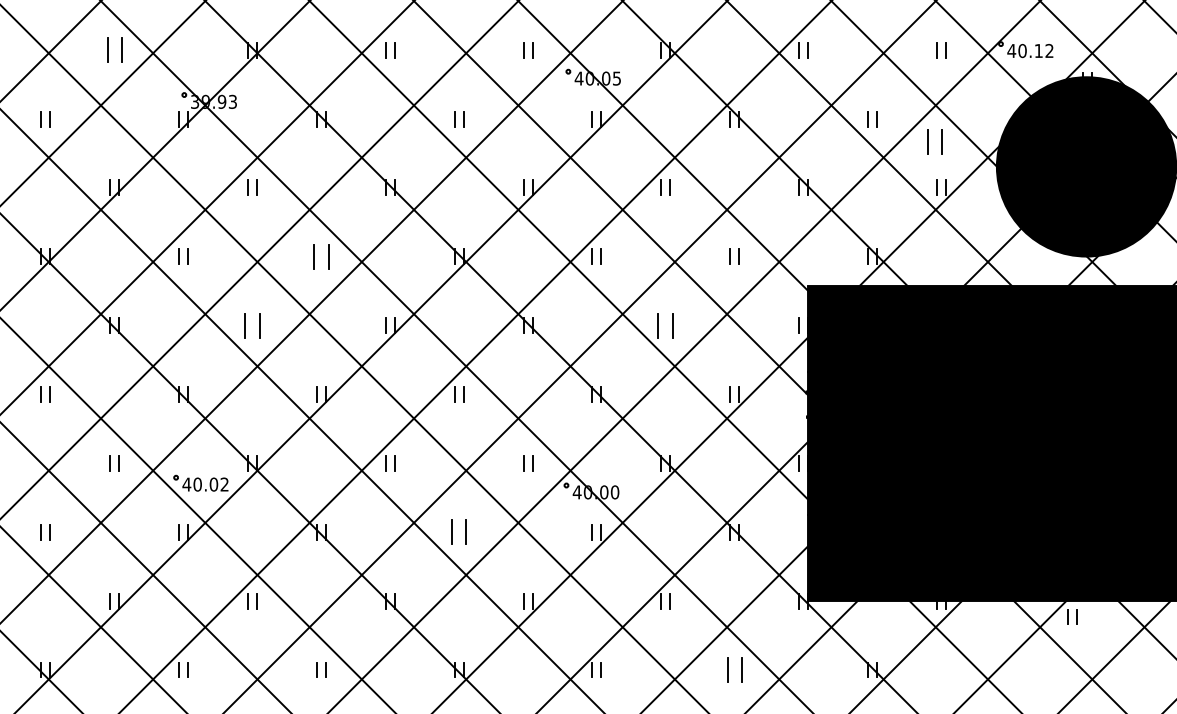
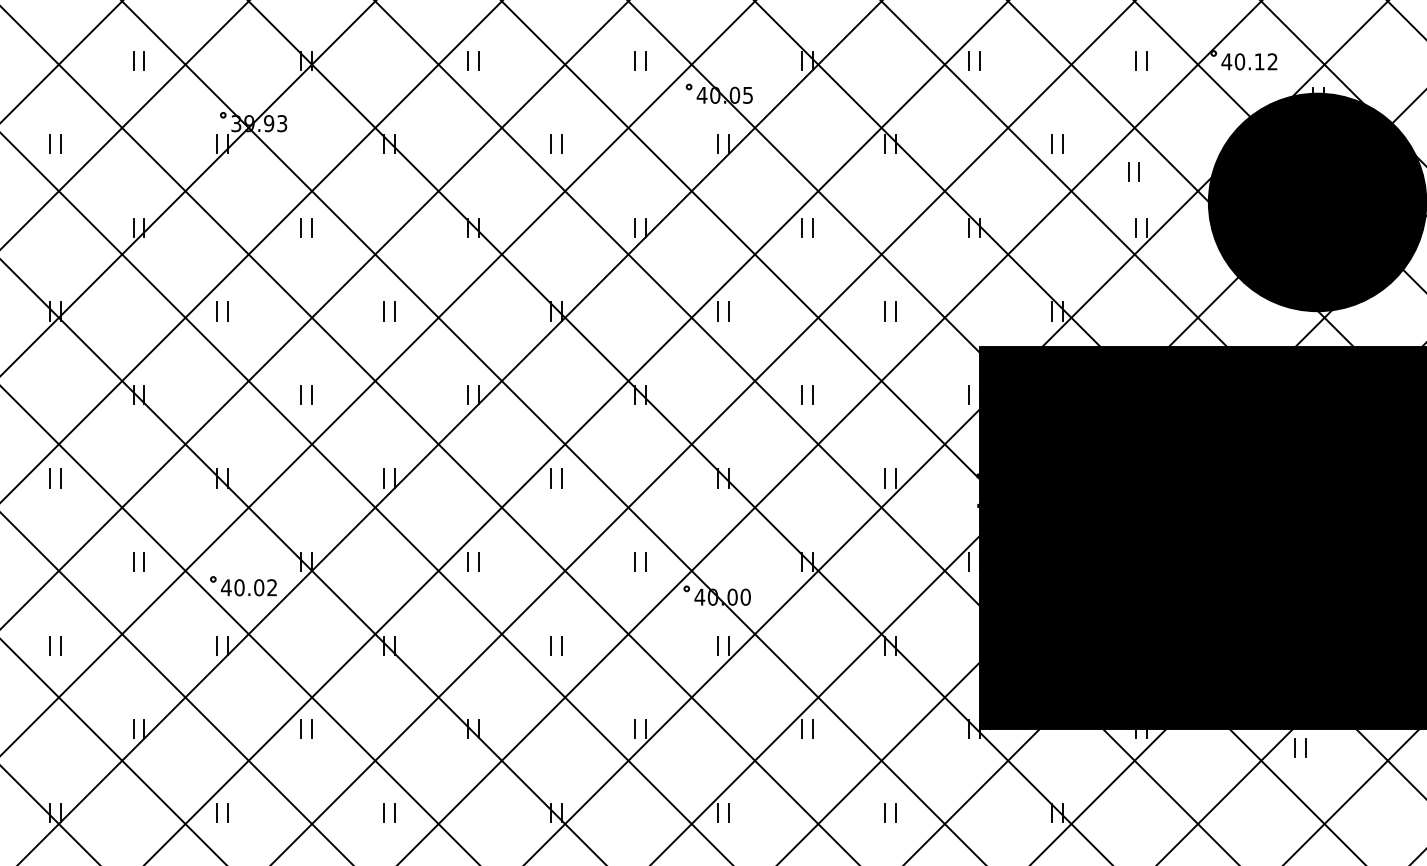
part: (114, 49) -> (138, 60), size x0.62
part: (934, 141) -> (1133, 171), size x0.62
part: (321, 256) -> (389, 311), size x0.62
part: (252, 325) -> (306, 394), size x0.62
part: (666, 325) -> (807, 394), size x0.62
part: (459, 532) -> (556, 645), size x0.62
part: (734, 669) -> (890, 812), size x0.62

